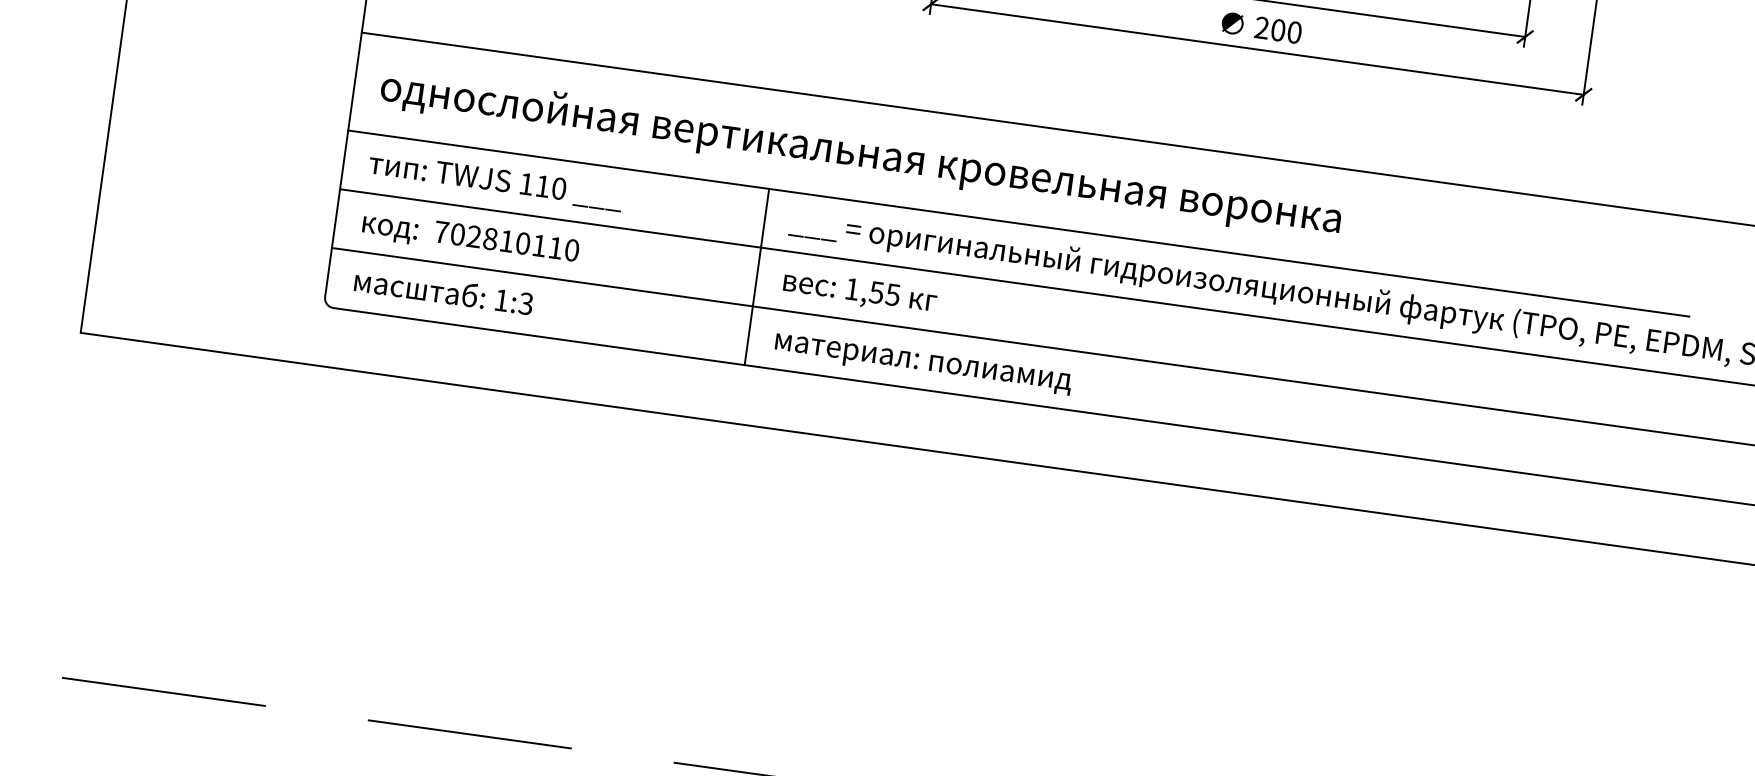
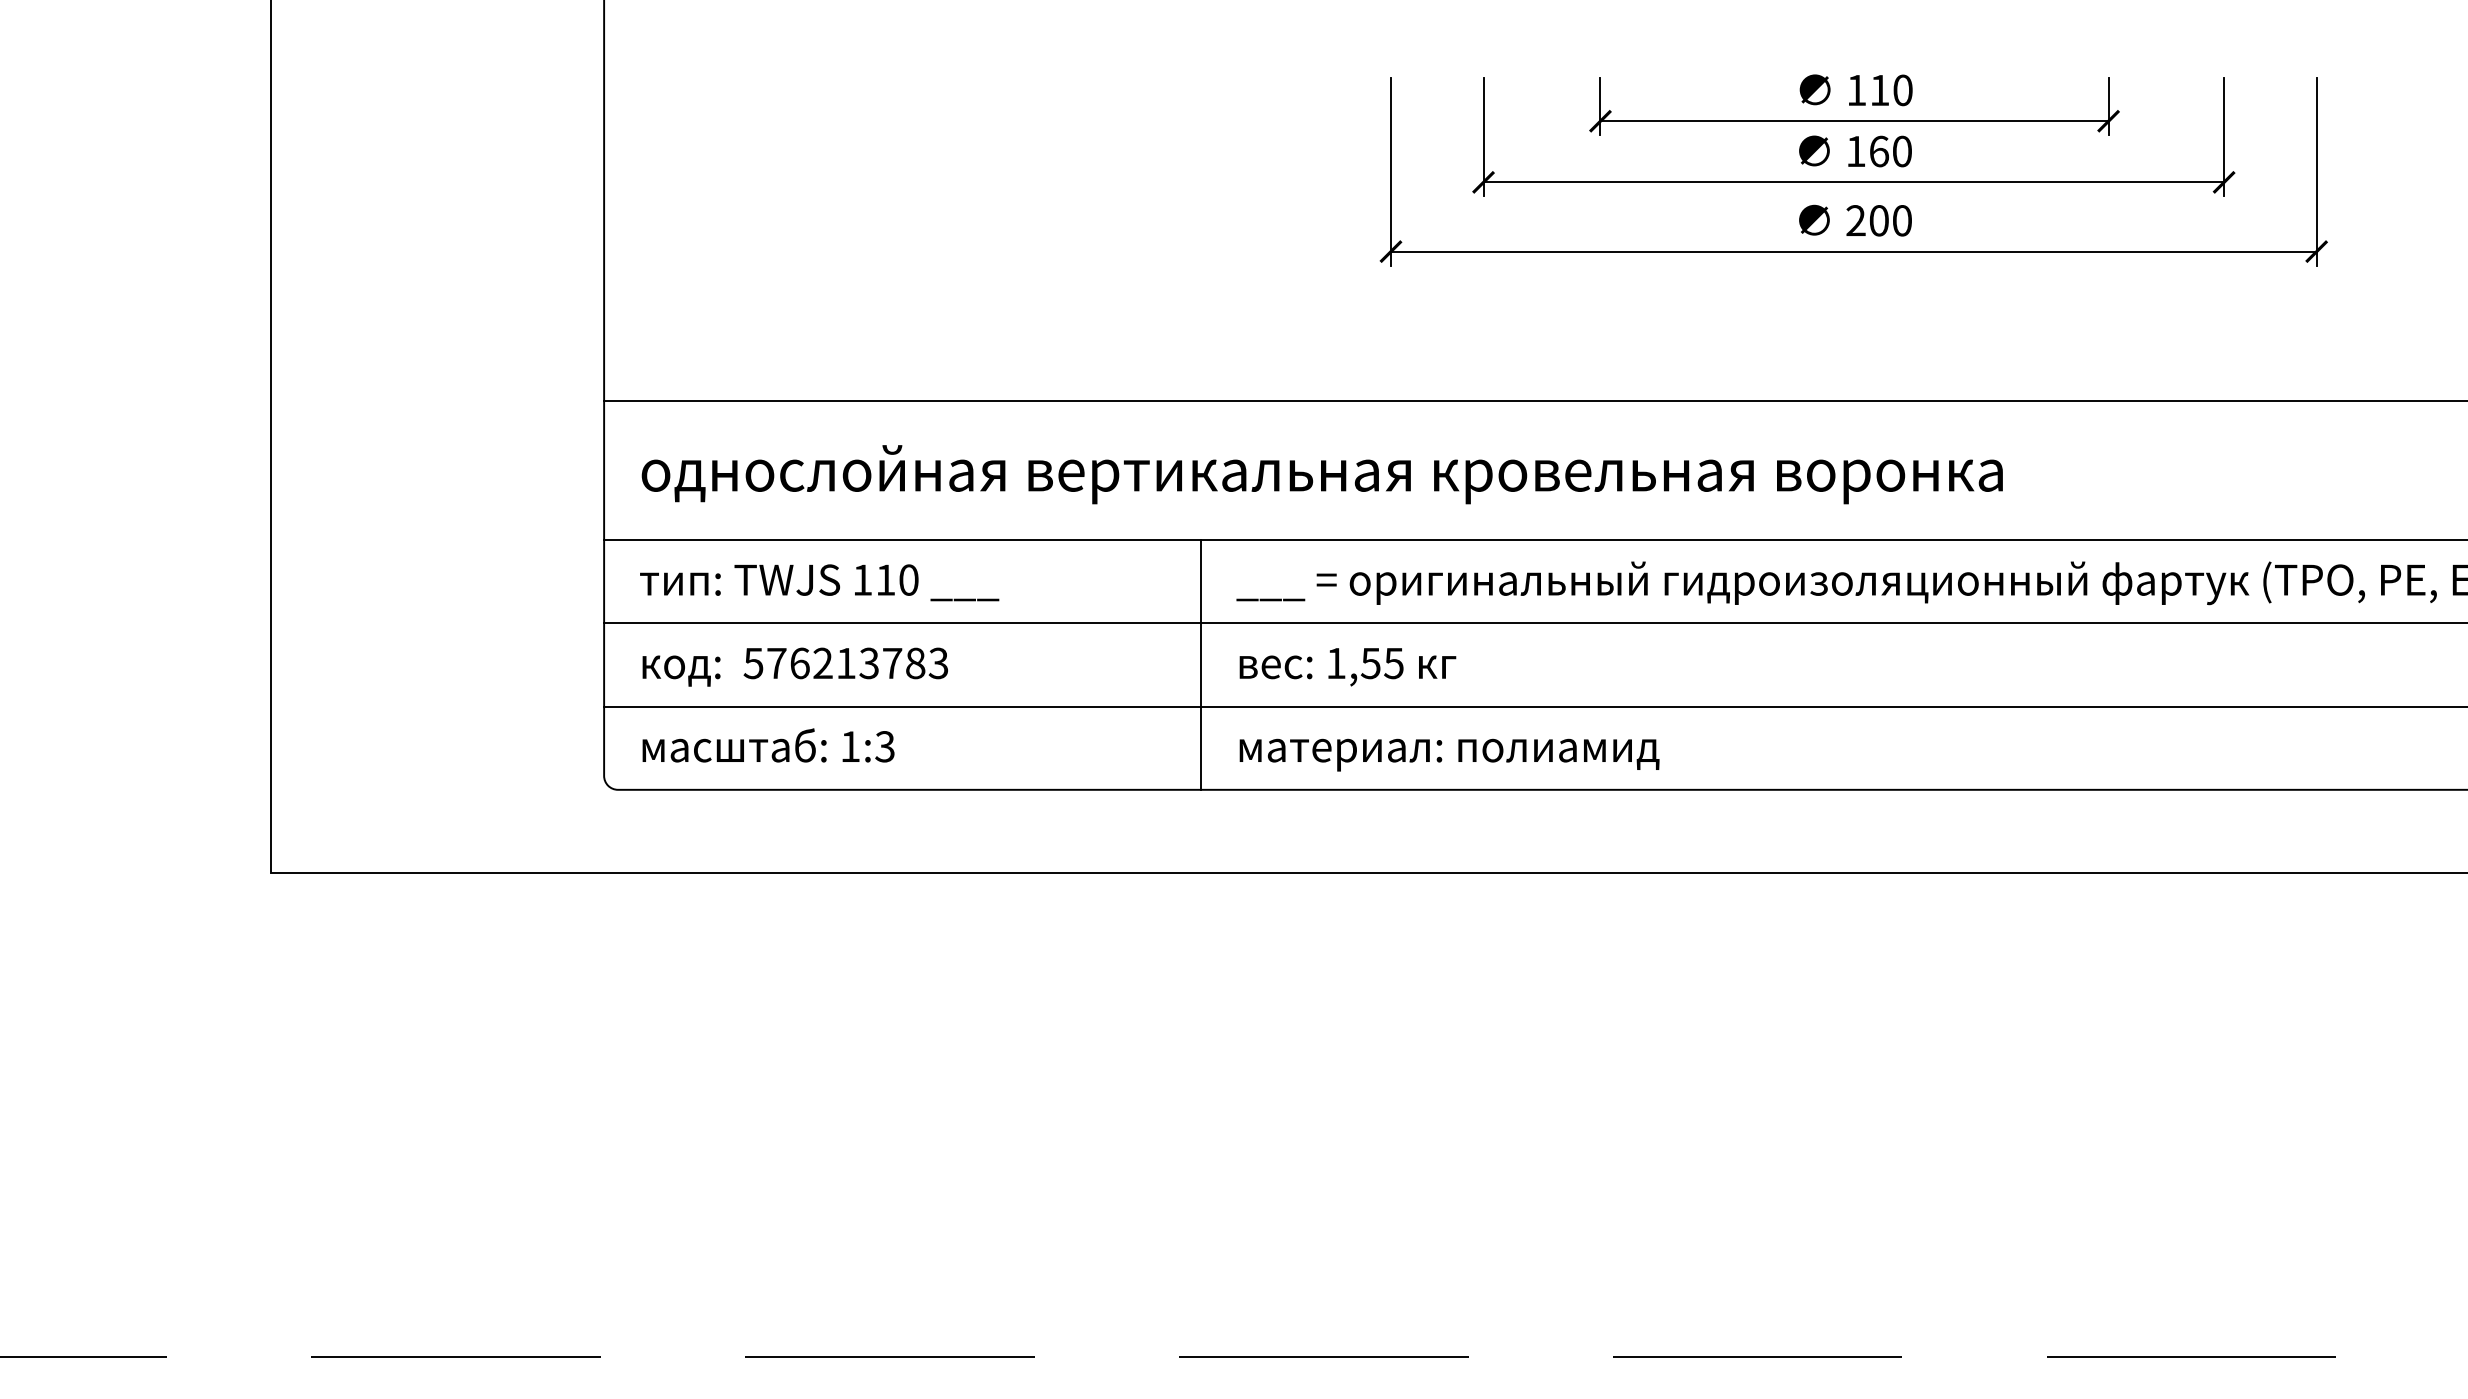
text: (506, 241) -> (845, 663), 702810110 -> 576213783

